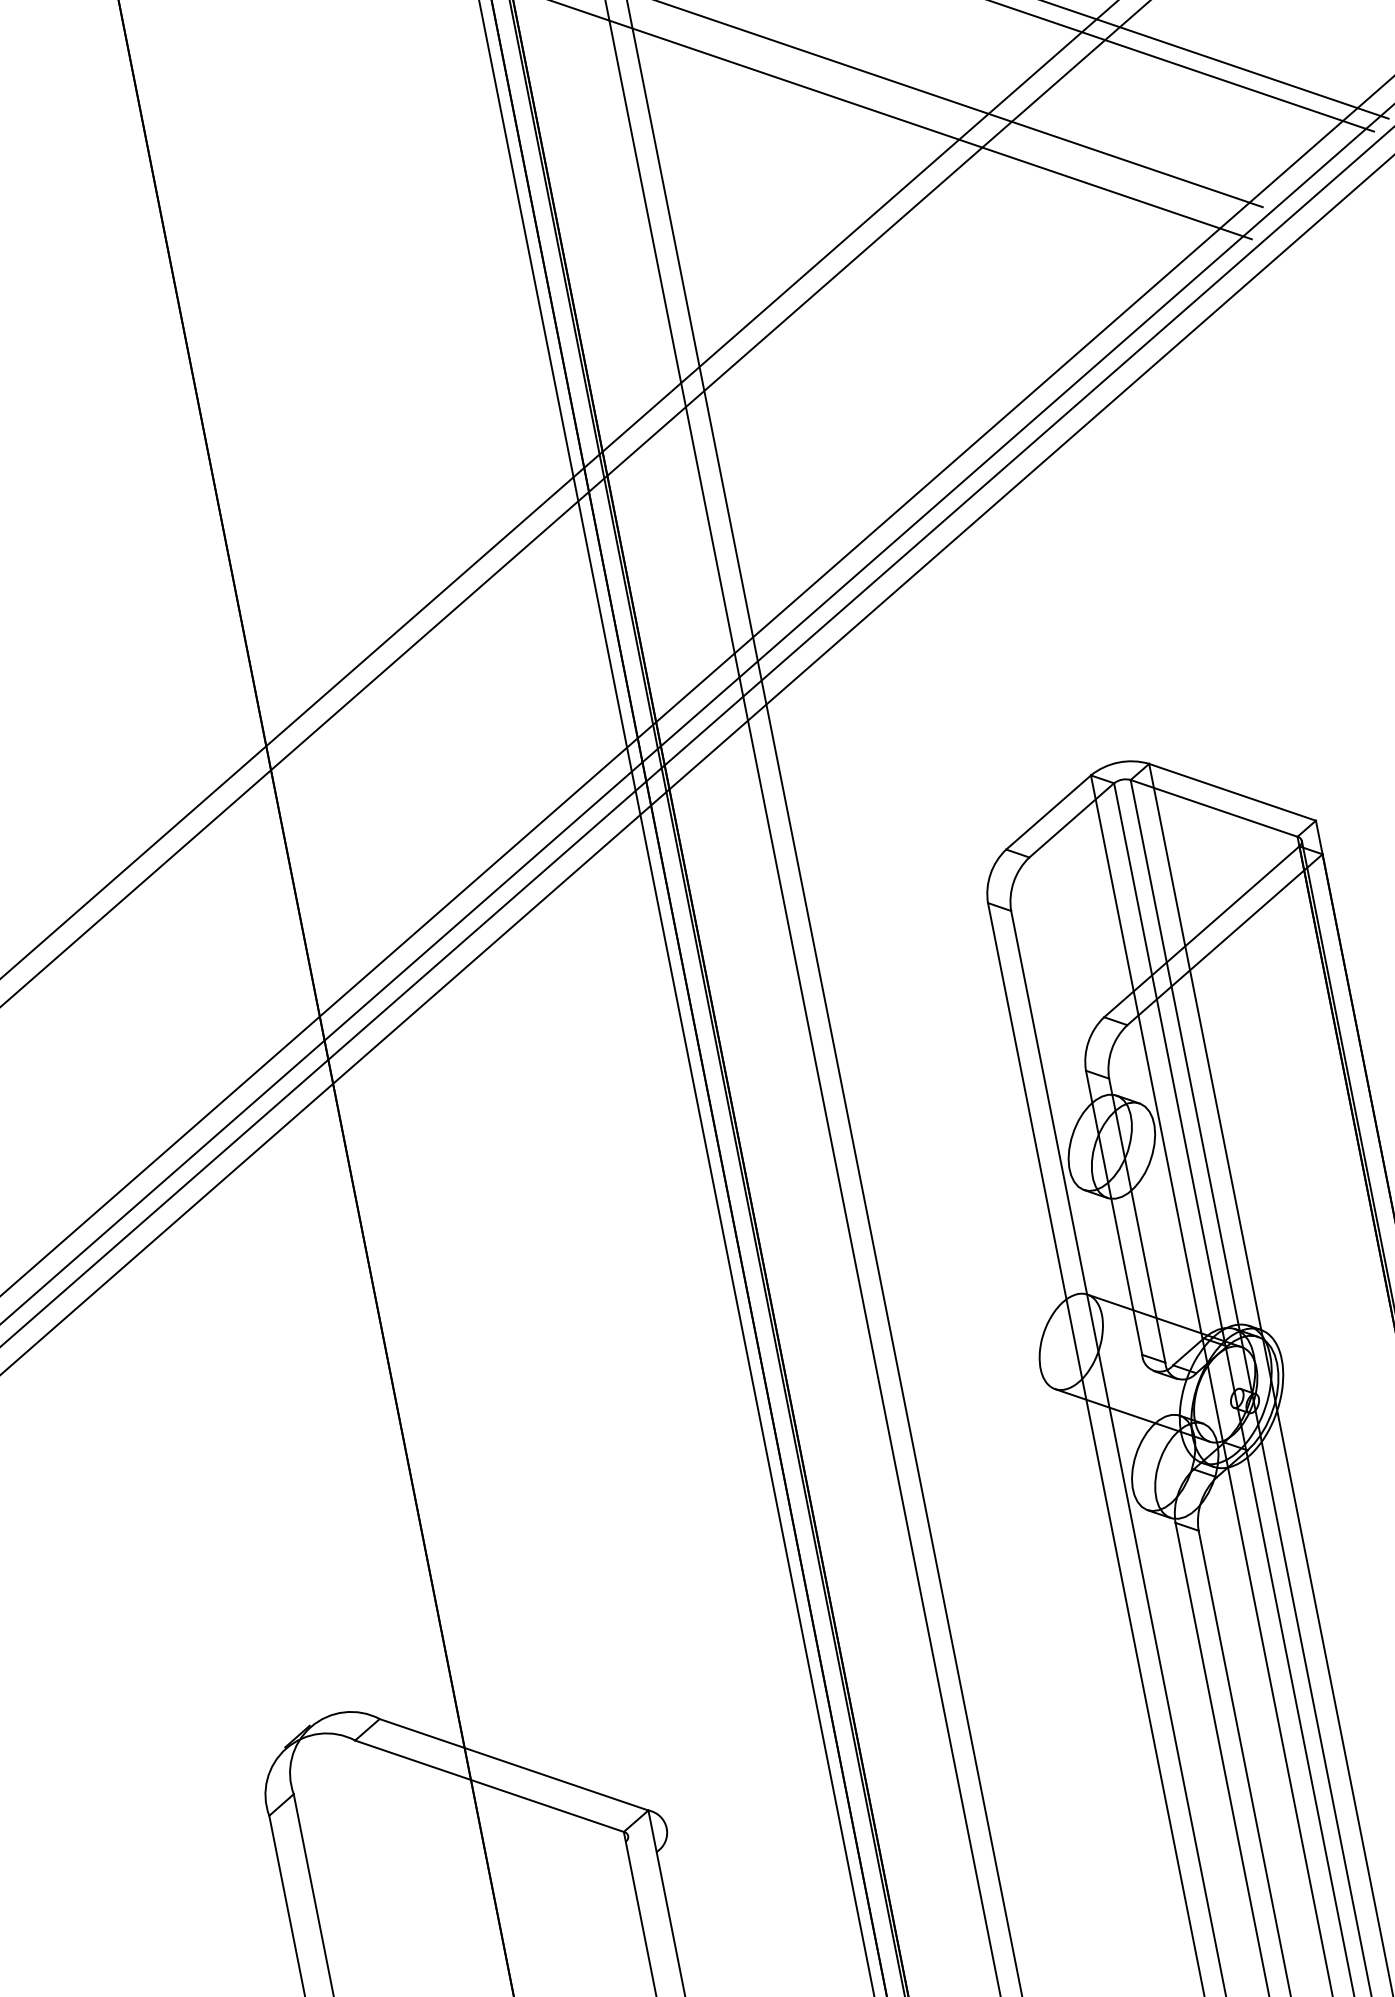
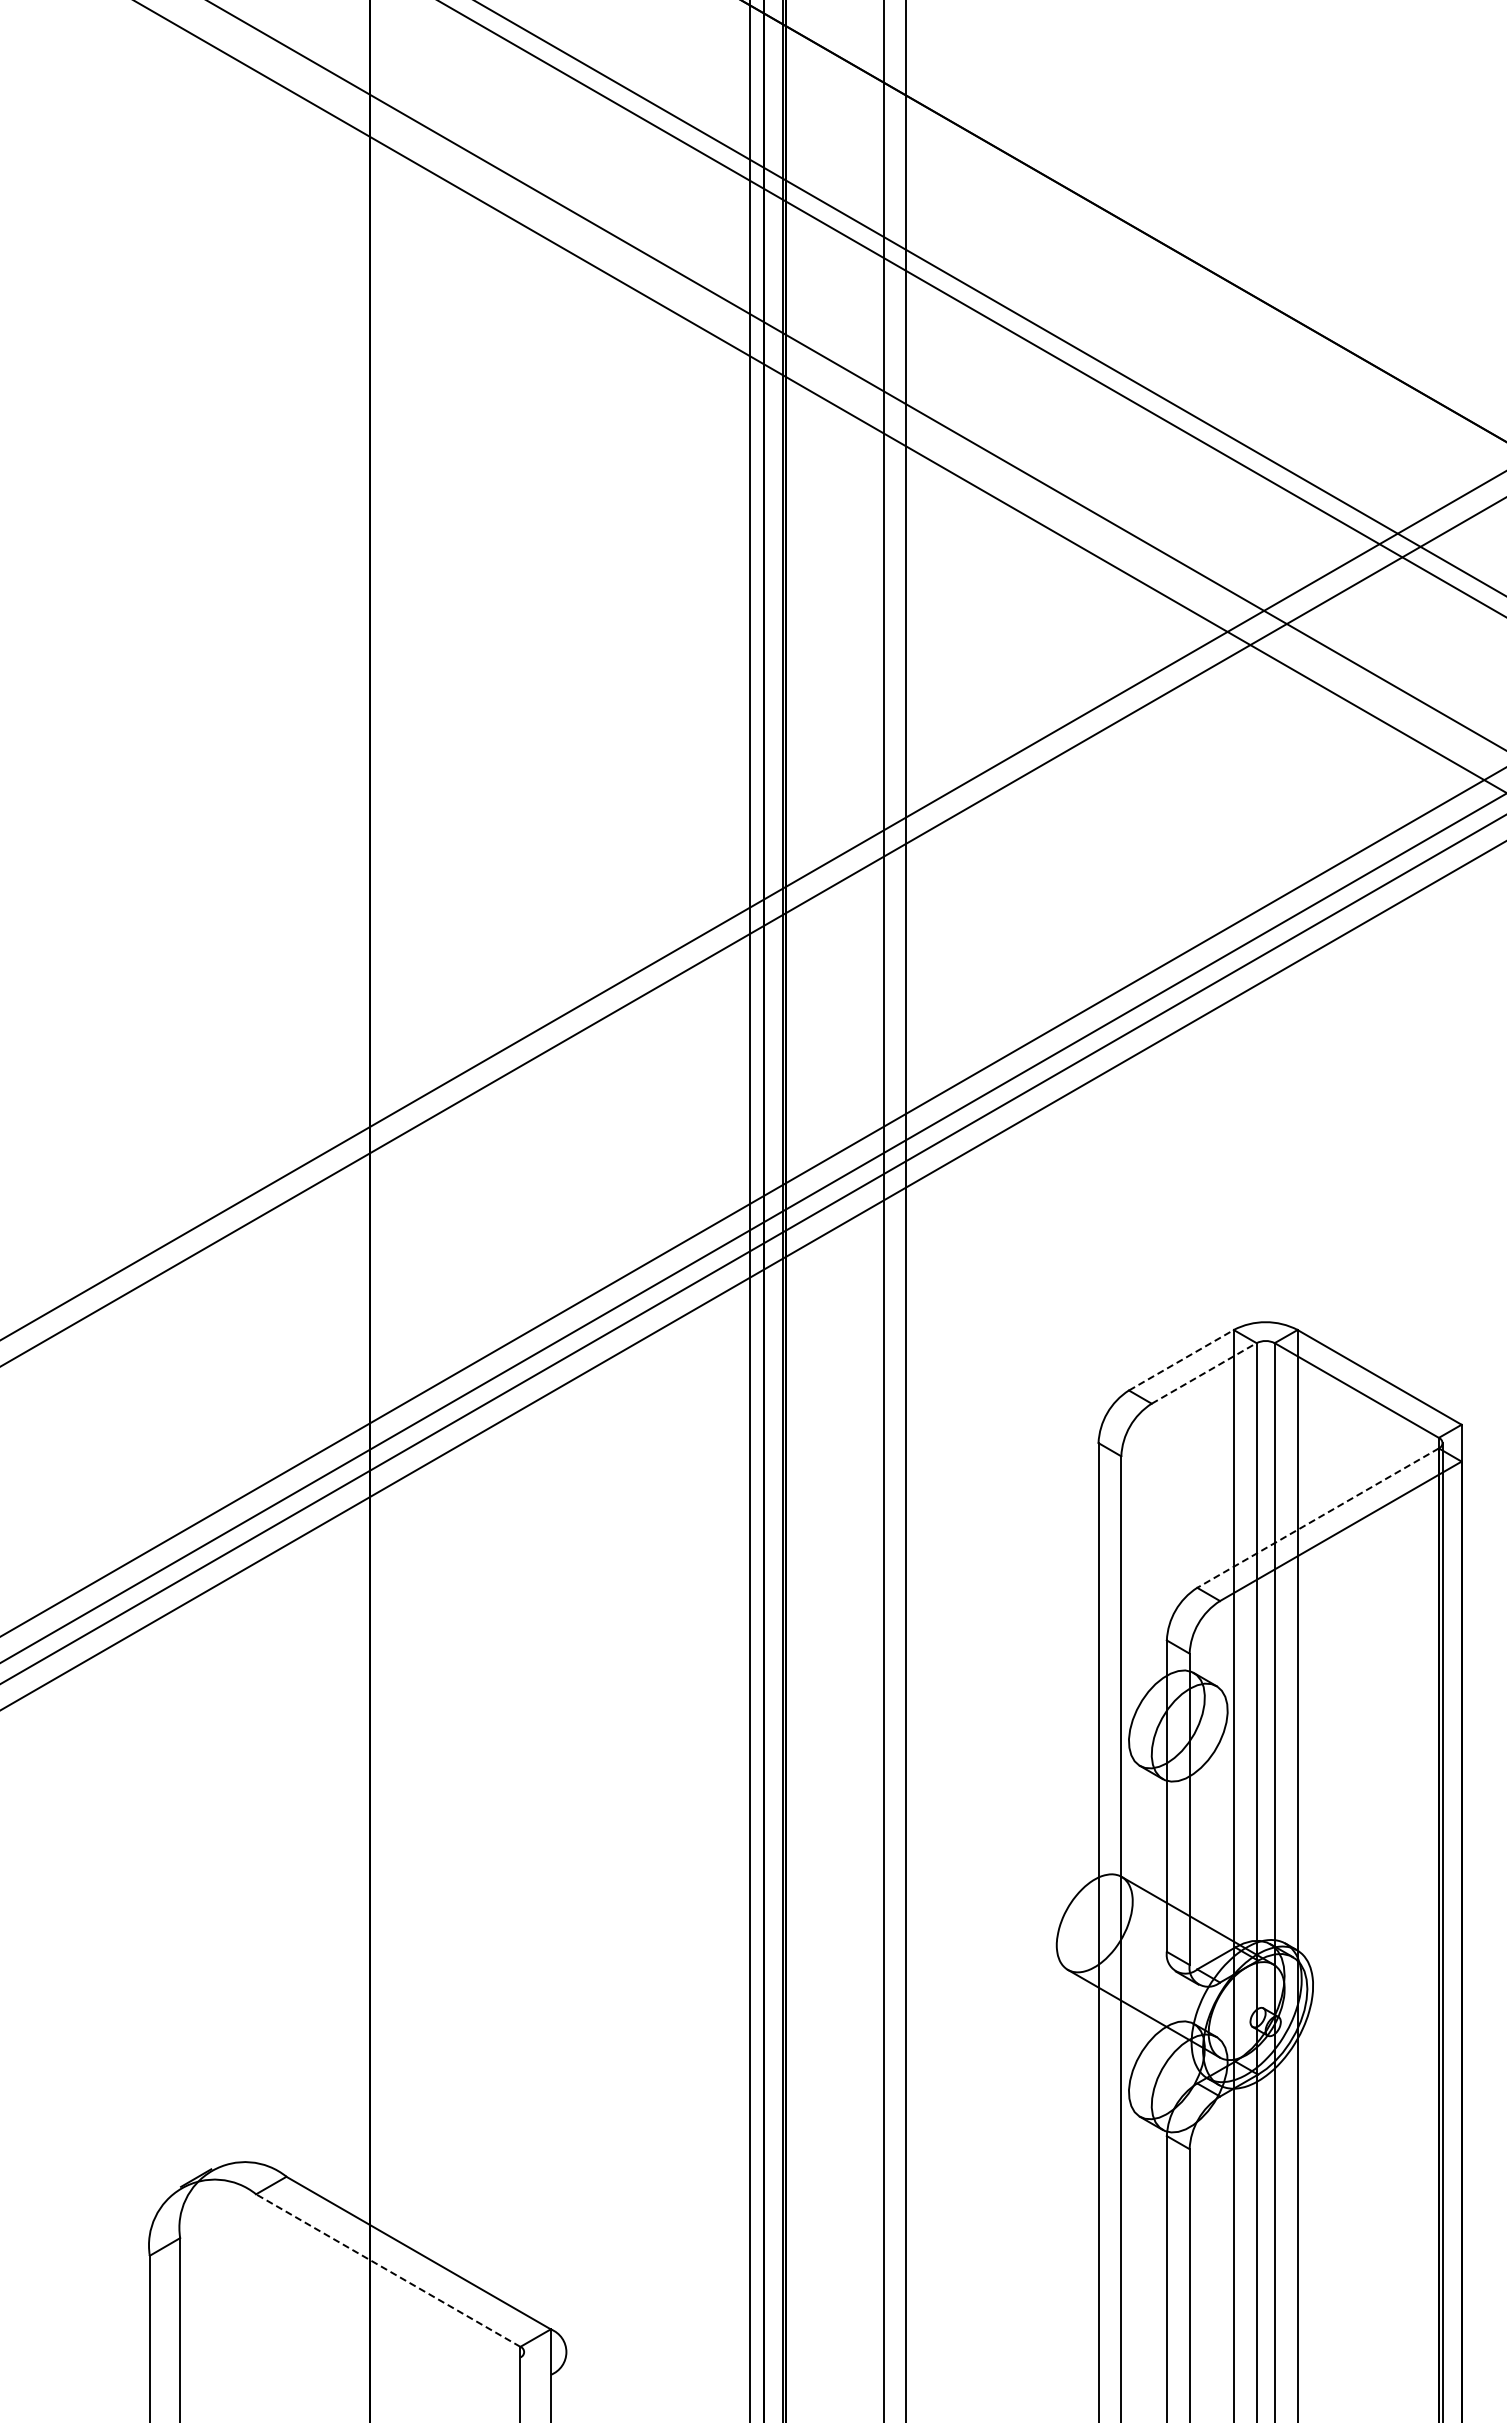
line: (1048, 812) -> (1181, 1360), solid -> dashed
line: (1072, 820) -> (1204, 1373), solid -> dashed
line: (1201, 932) -> (1317, 1518), solid -> dashed
line: (489, 1786) -> (388, 2270), solid -> dashed

